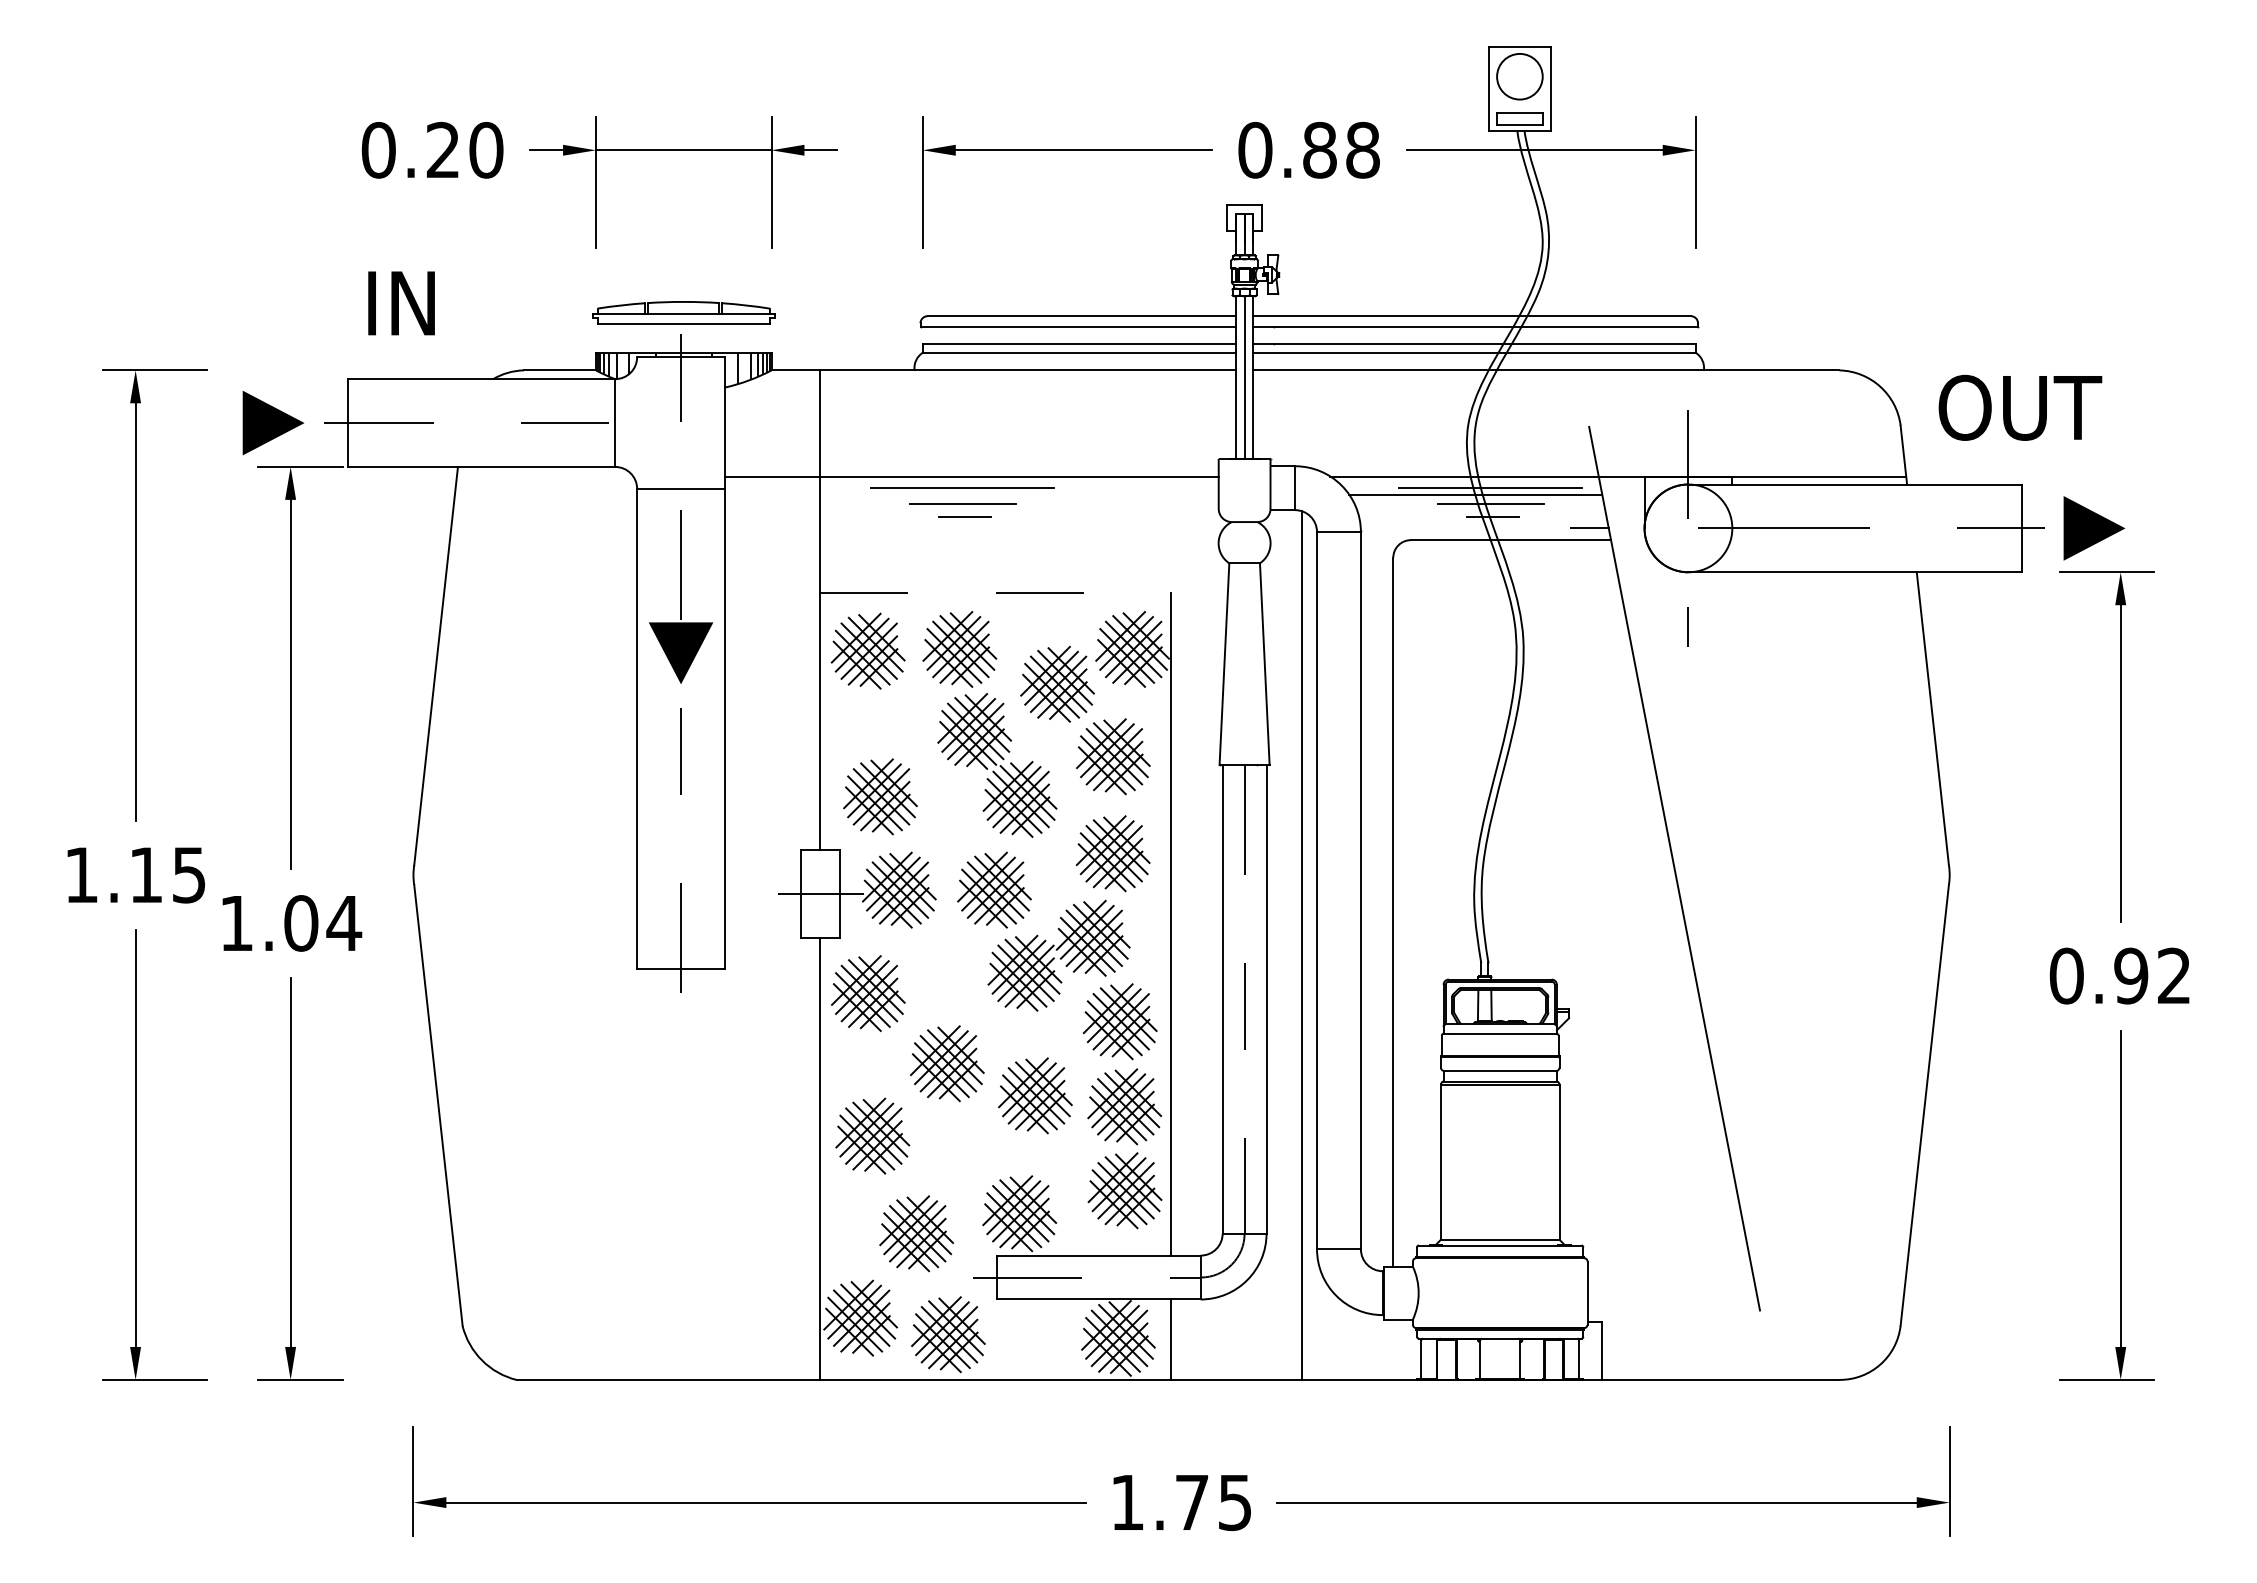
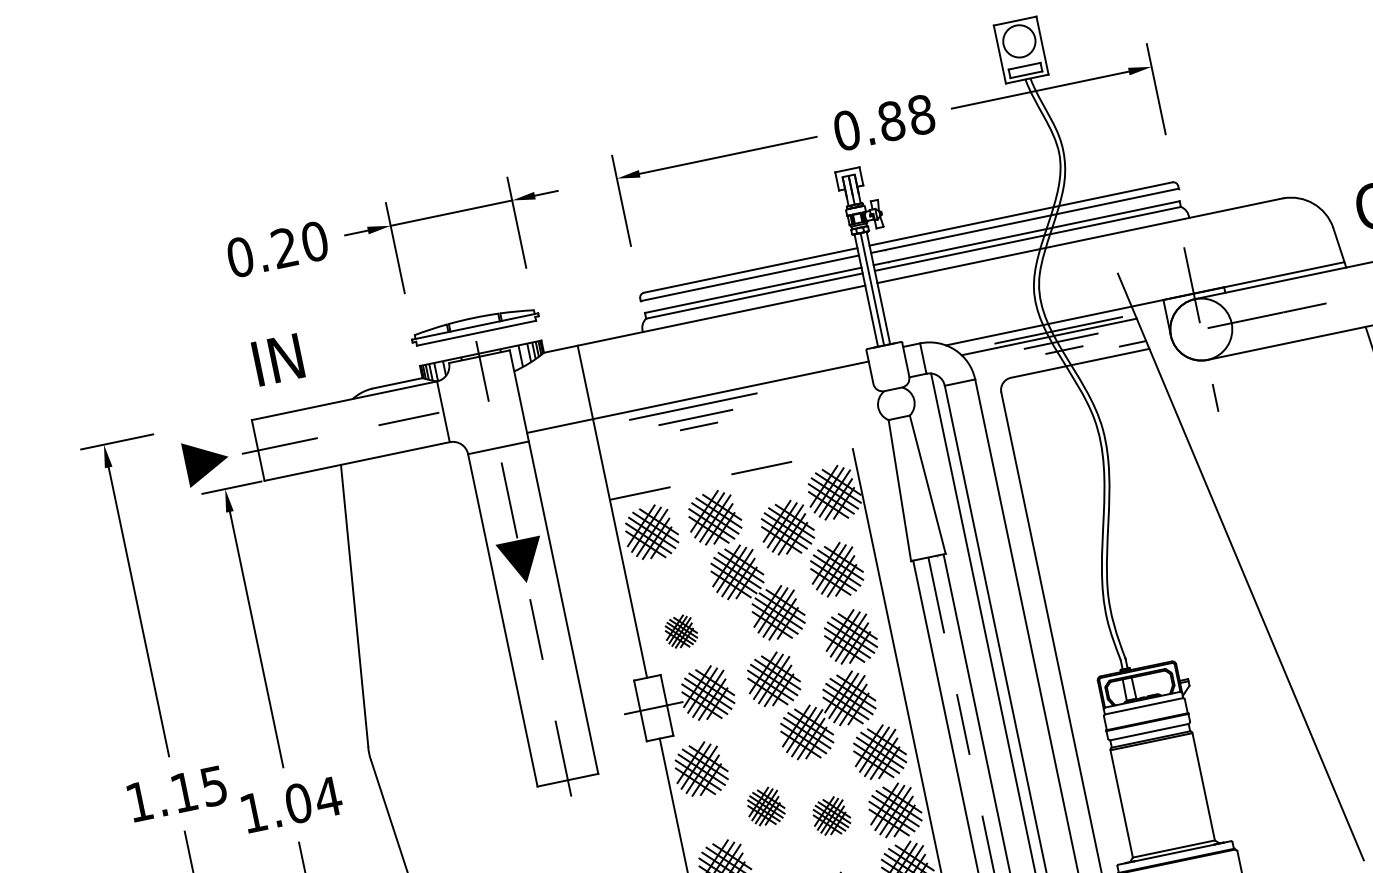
part: (880, 796) -> (680, 631), size x0.6
part: (947, 1063) -> (765, 806), size x0.7
part: (1035, 1095) -> (831, 816), size x0.7

